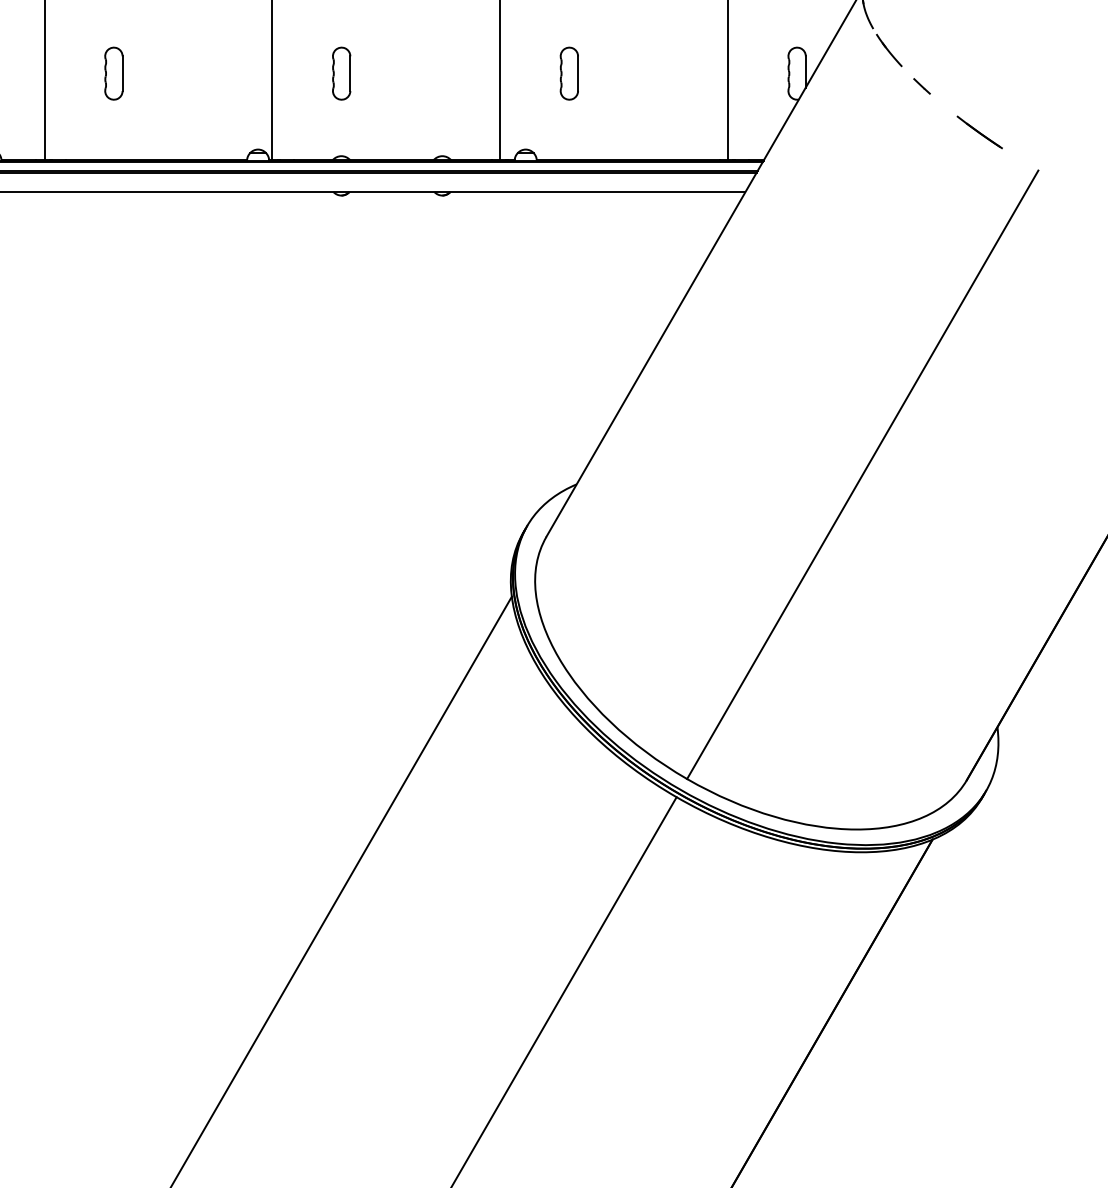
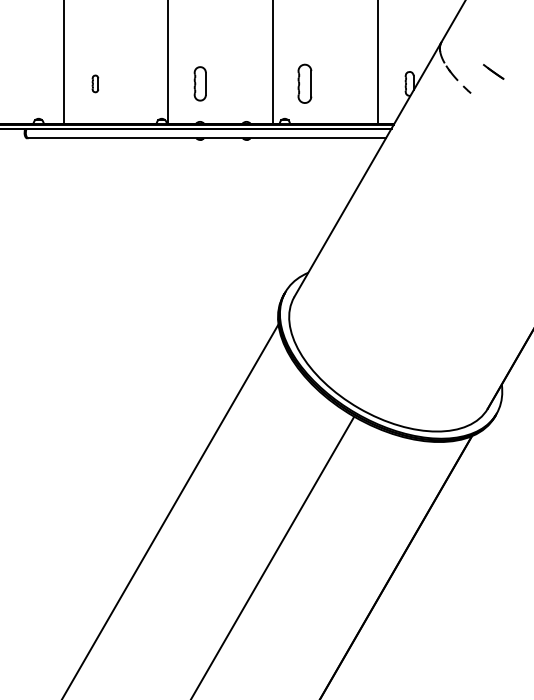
part: (114, 72) -> (95, 83), size x0.7
part: (340, 72) -> (199, 83), size x1.4
part: (568, 72) -> (304, 83), size x1.6
line: (979, 131) -> (493, 71), moved
line: (861, 475) -> (439, 268), removed

